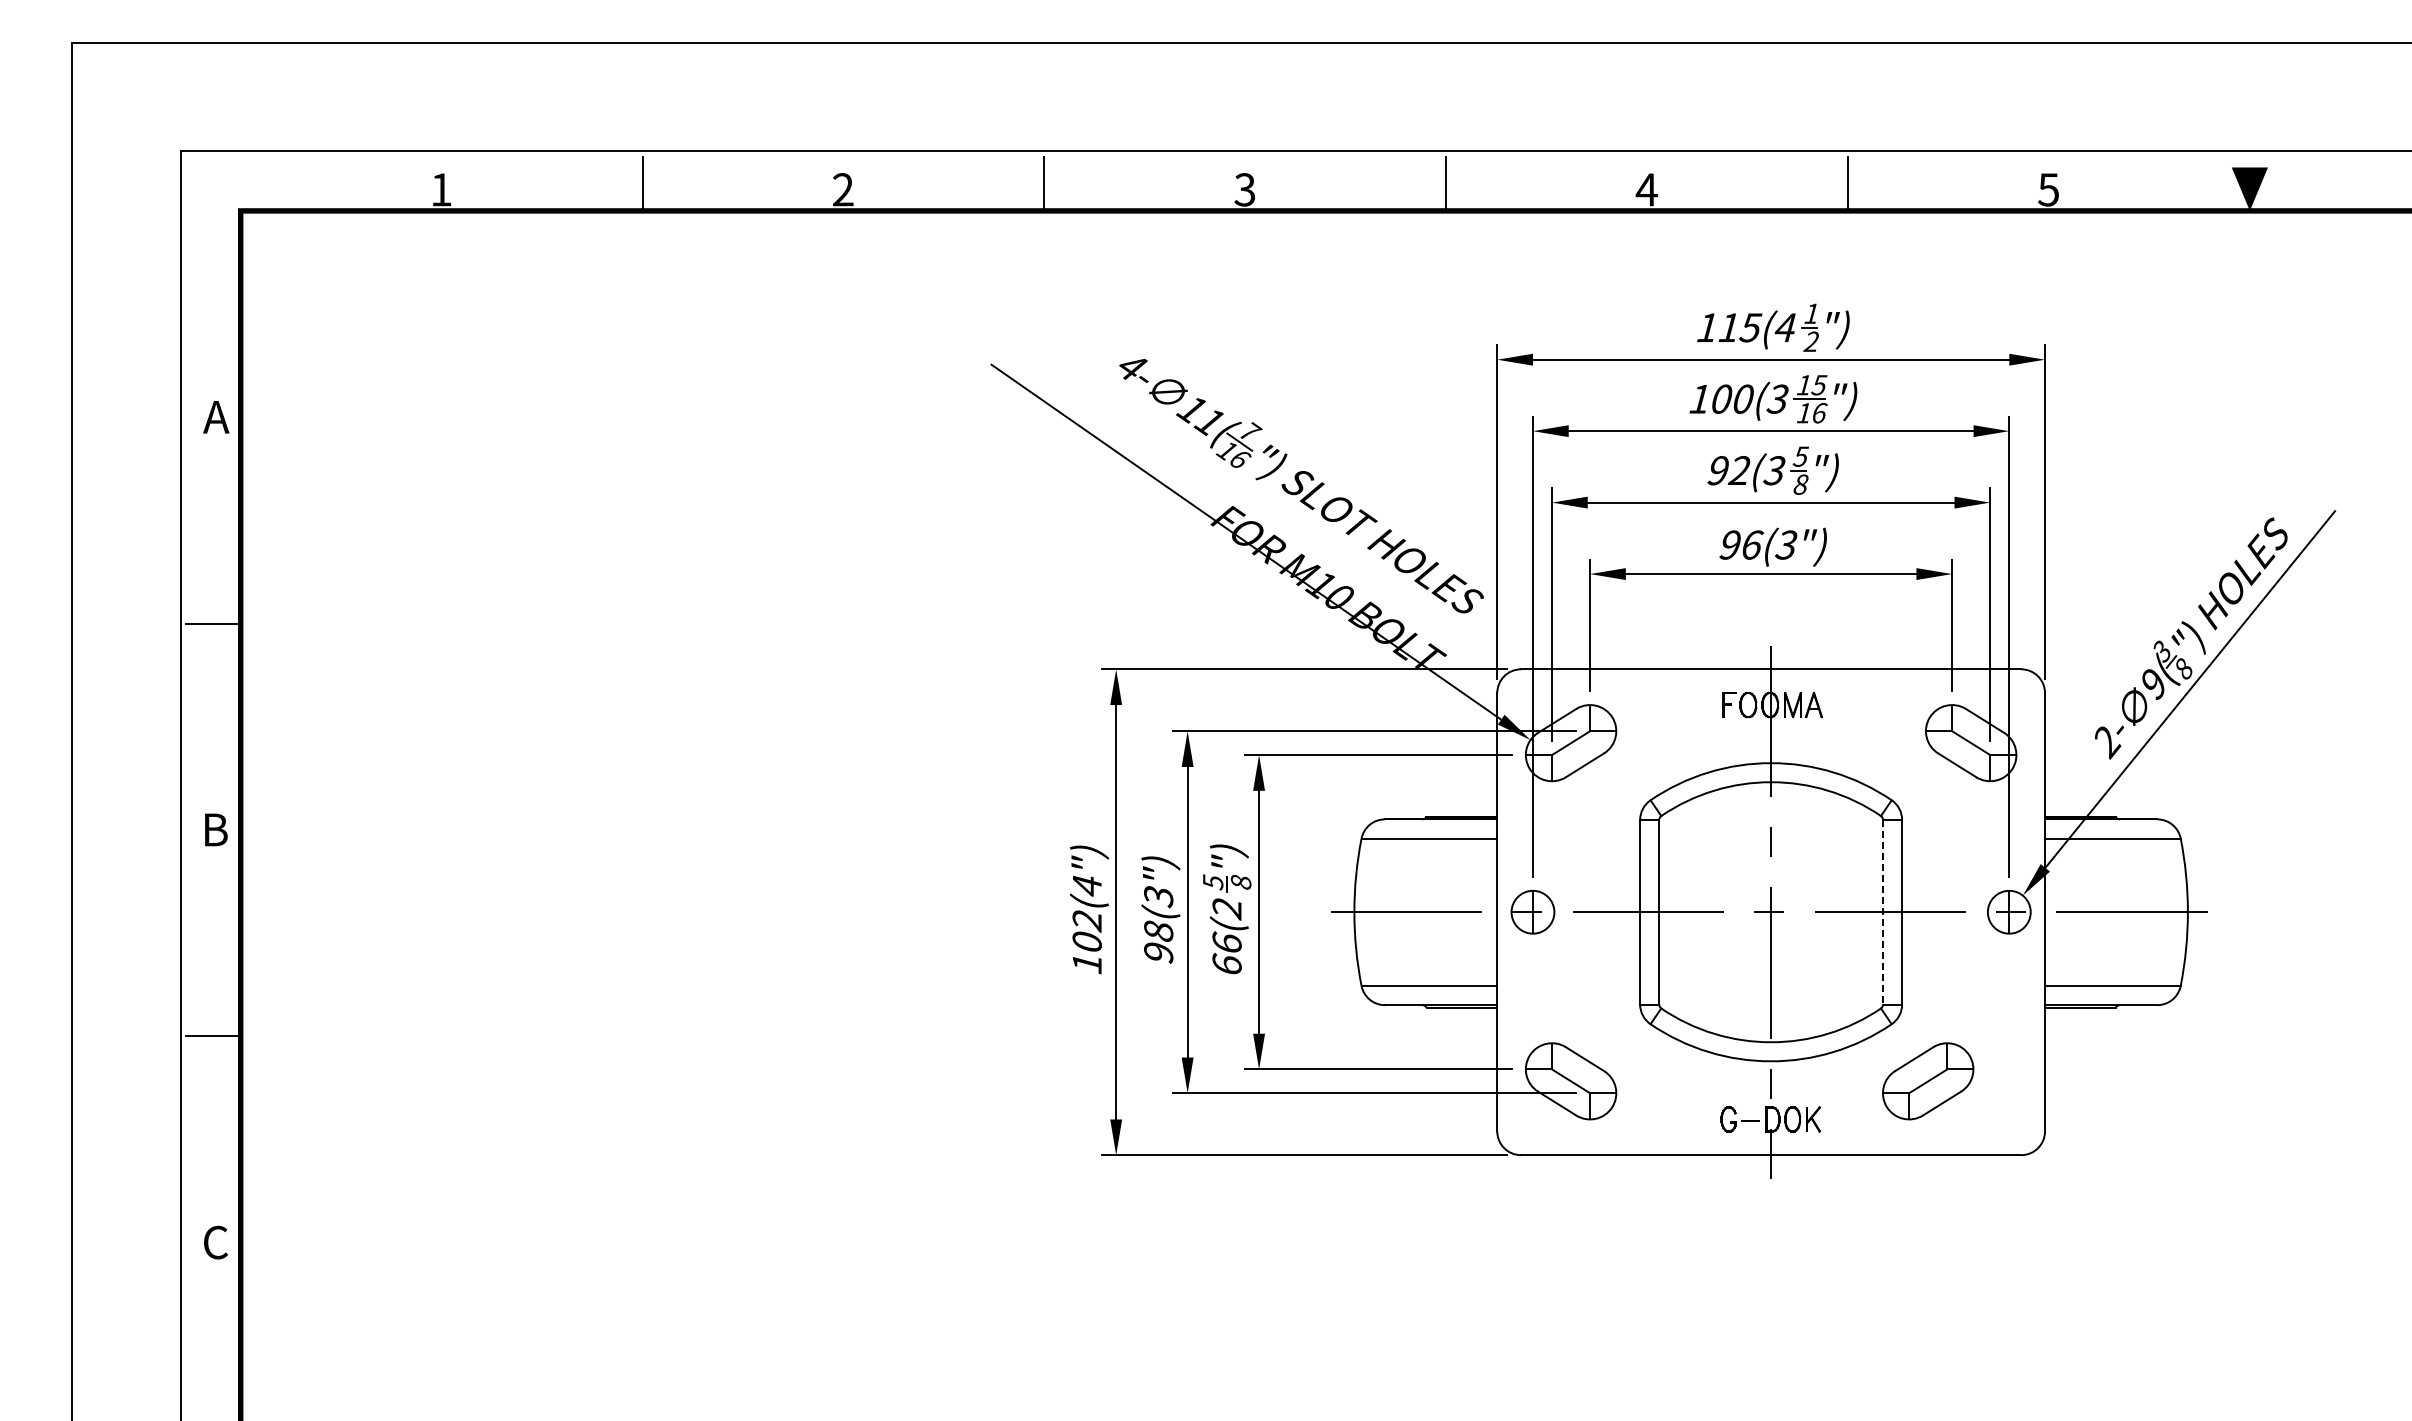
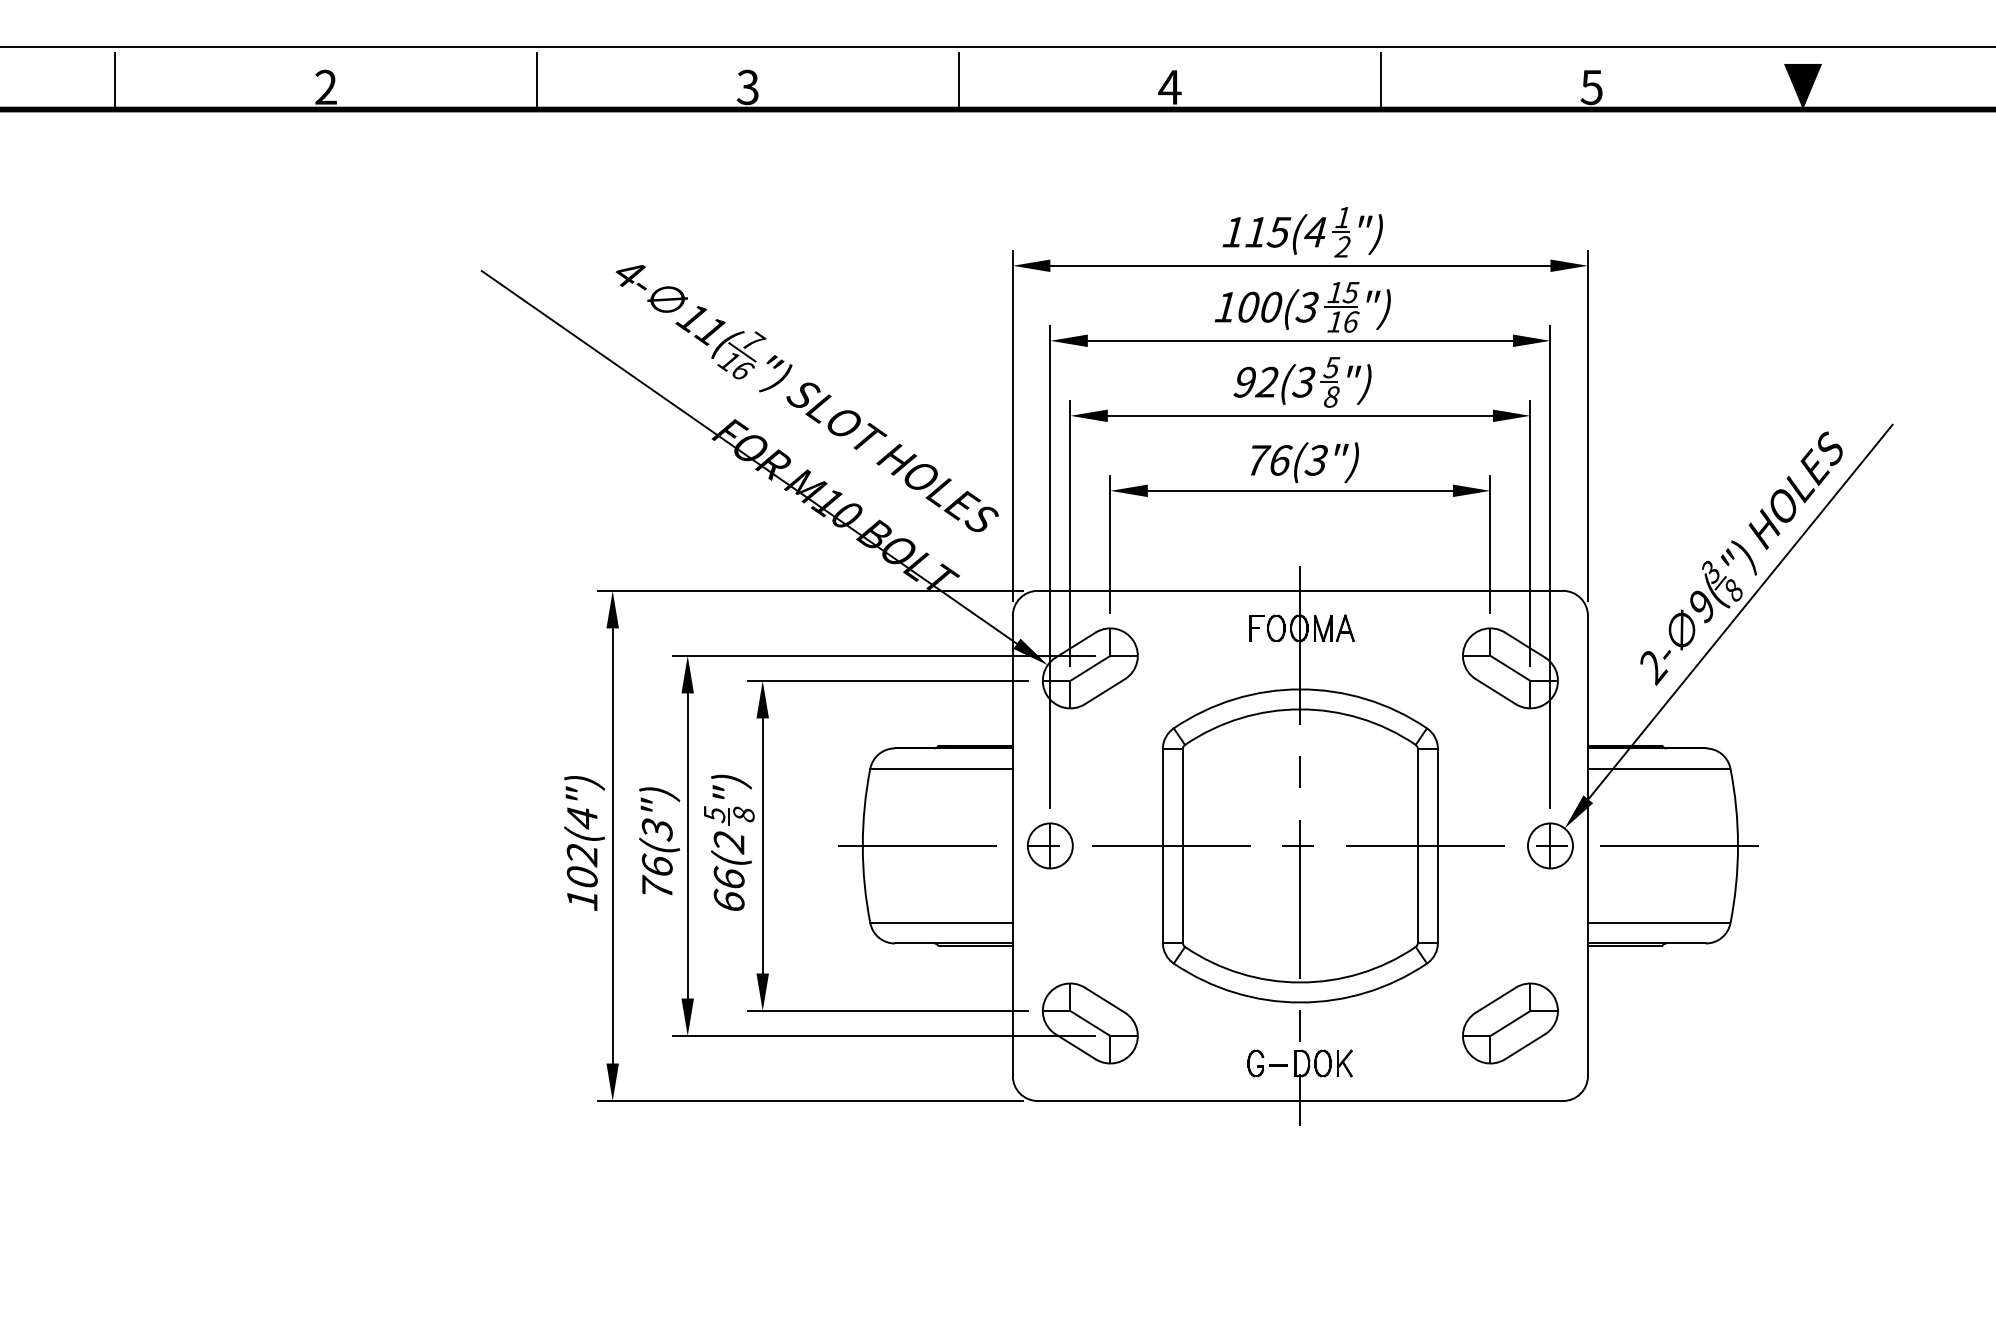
text: (1731, 544) -> (1258, 459), 96(3") -> 76(3")
line: (1883, 912) -> (1418, 846), dashed -> solid
text: (1158, 941) -> (657, 876), 98(3") -> 76(3")
part: (1928, 1081) -> (1510, 1023), moved

